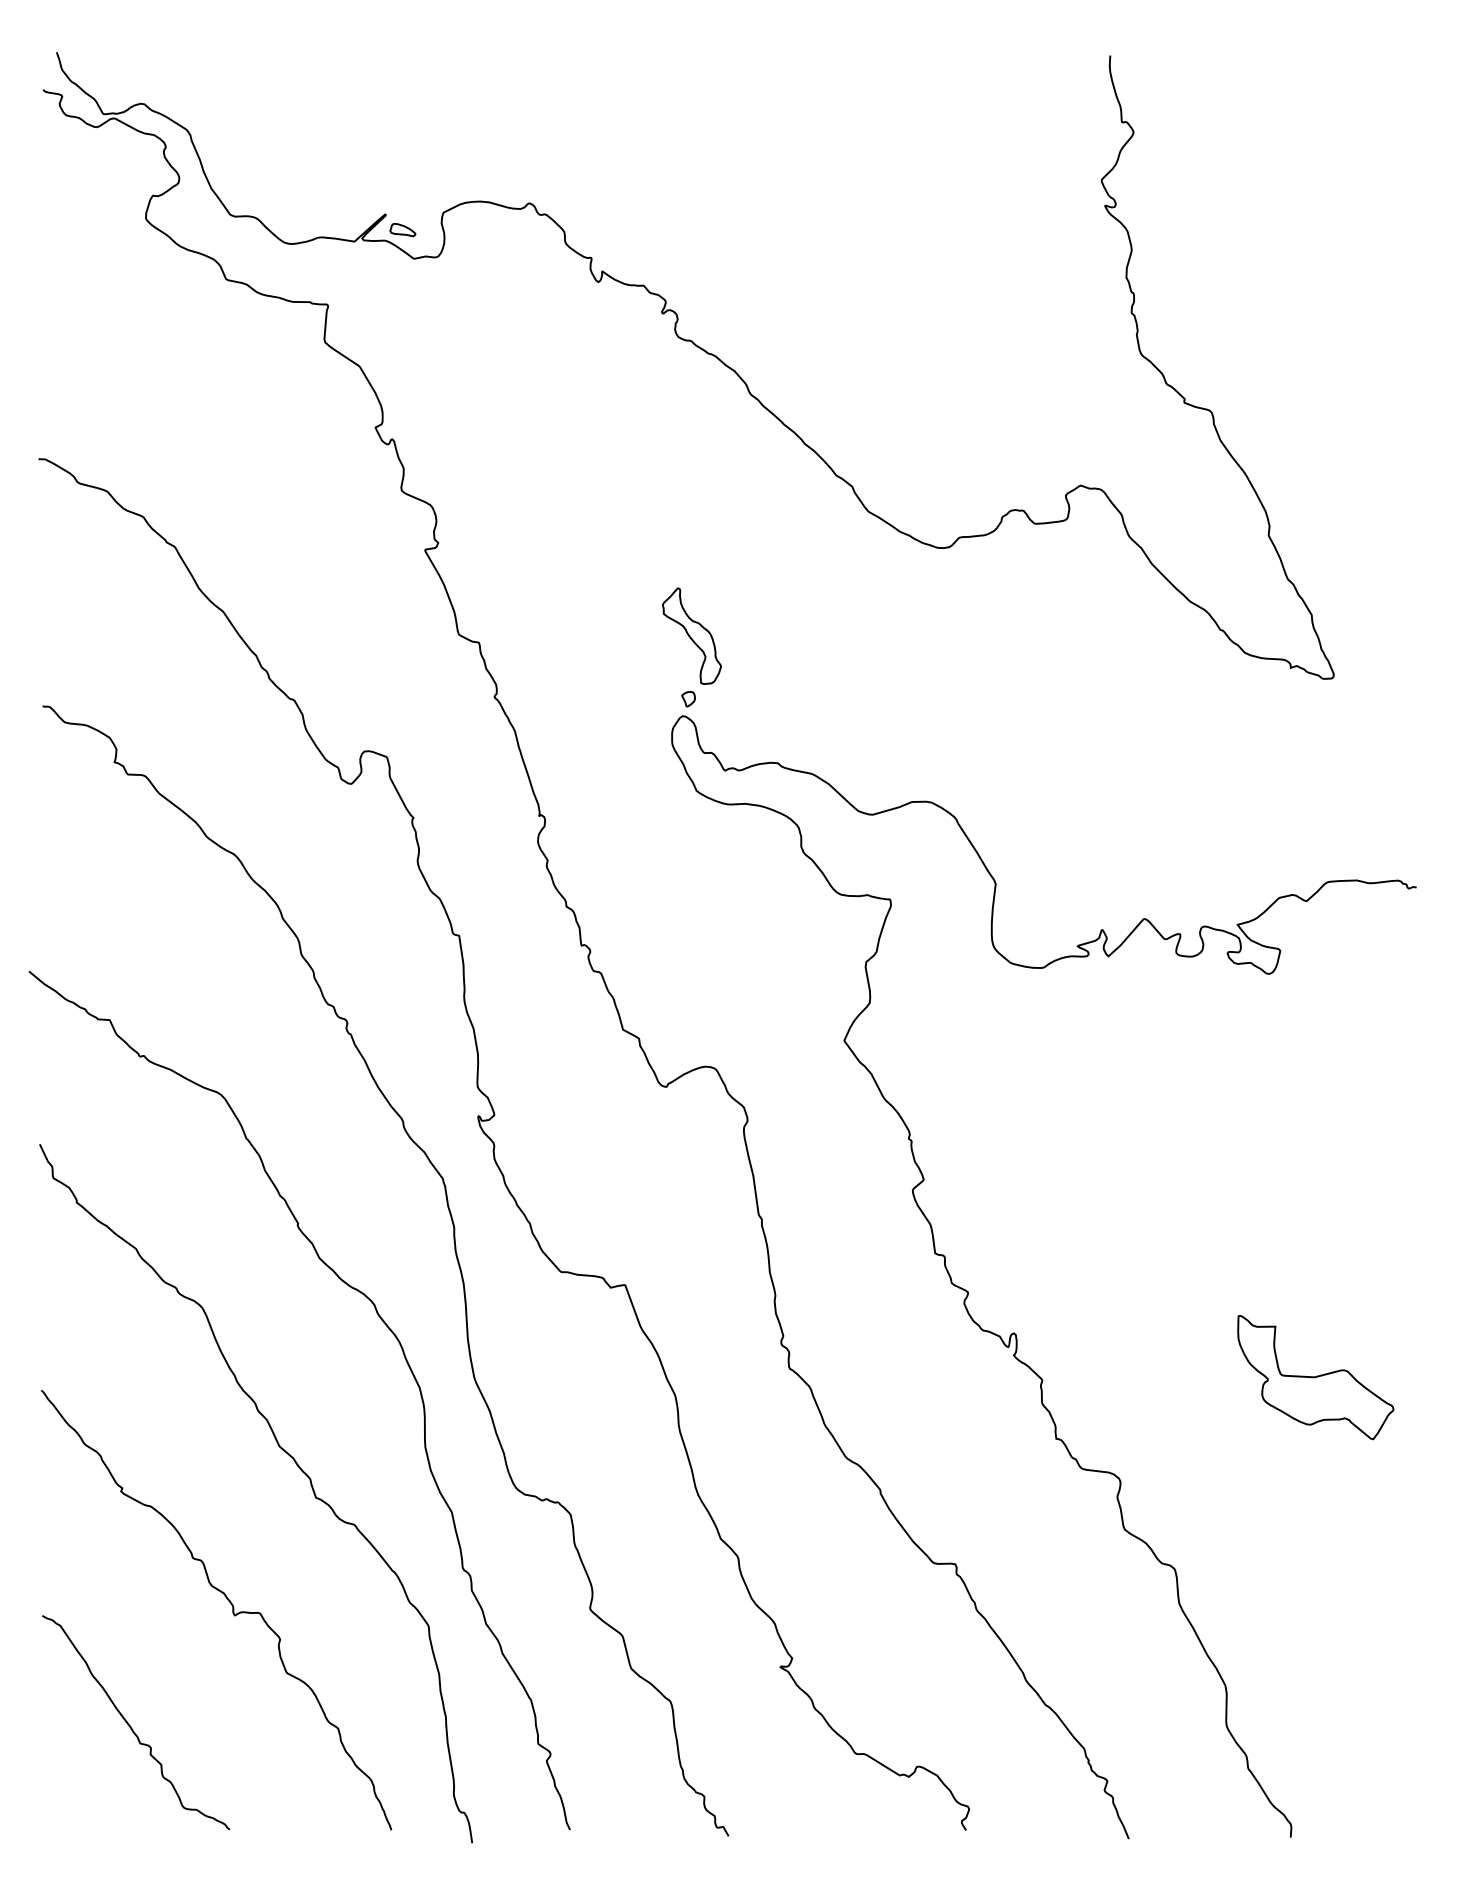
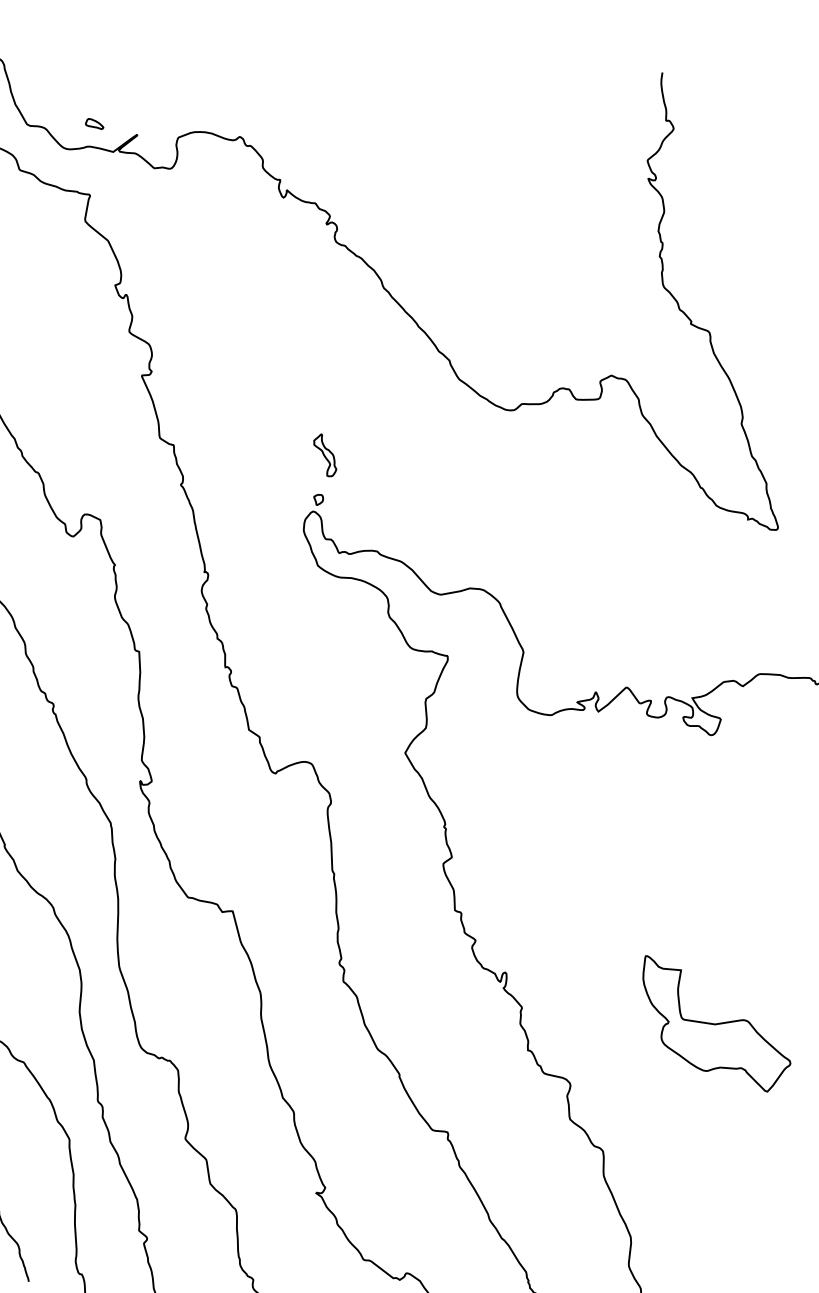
part: (402, 230) -> (94, 124), moved
part: (691, 635) -> (324, 454), size x0.6
part: (1315, 1377) -> (716, 1024), size x1.4

